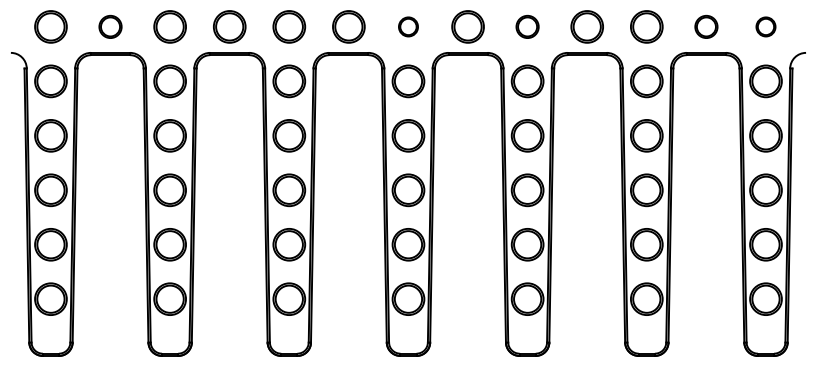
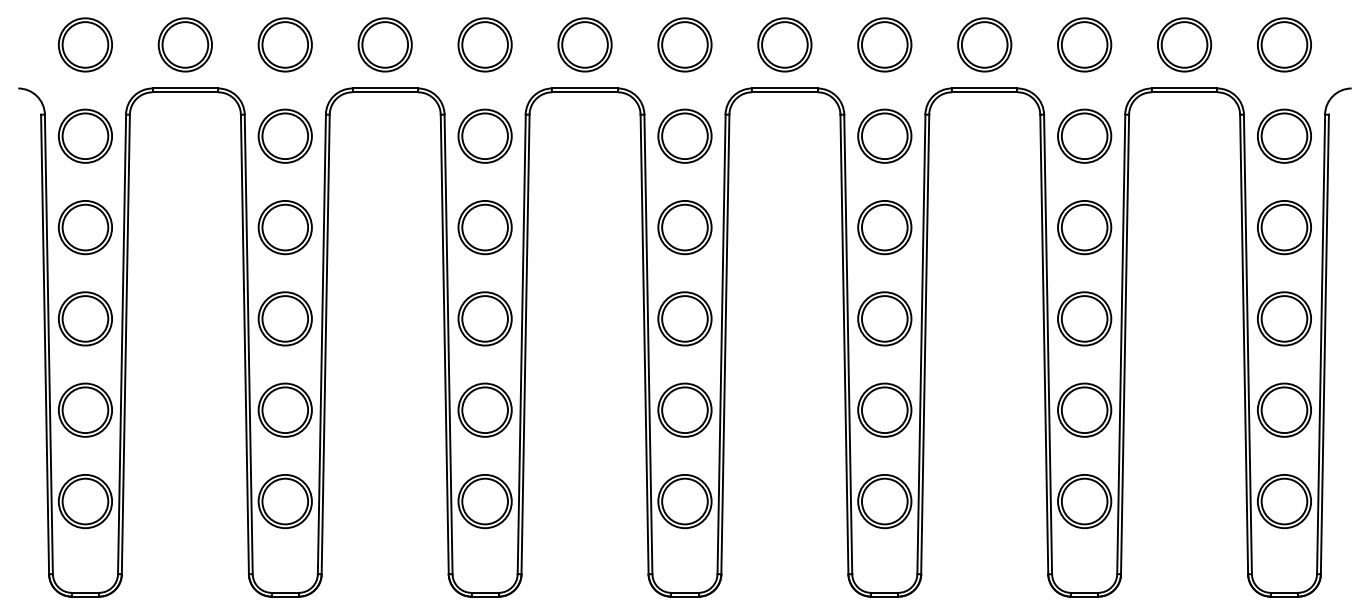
part: (110, 26) -> (185, 44), size x1.43
part: (408, 26) -> (685, 44), size x1.67
part: (527, 26) -> (884, 44), size x1.43
part: (706, 26) -> (1184, 44), size x1.43
part: (765, 26) -> (1283, 44), size x1.67

